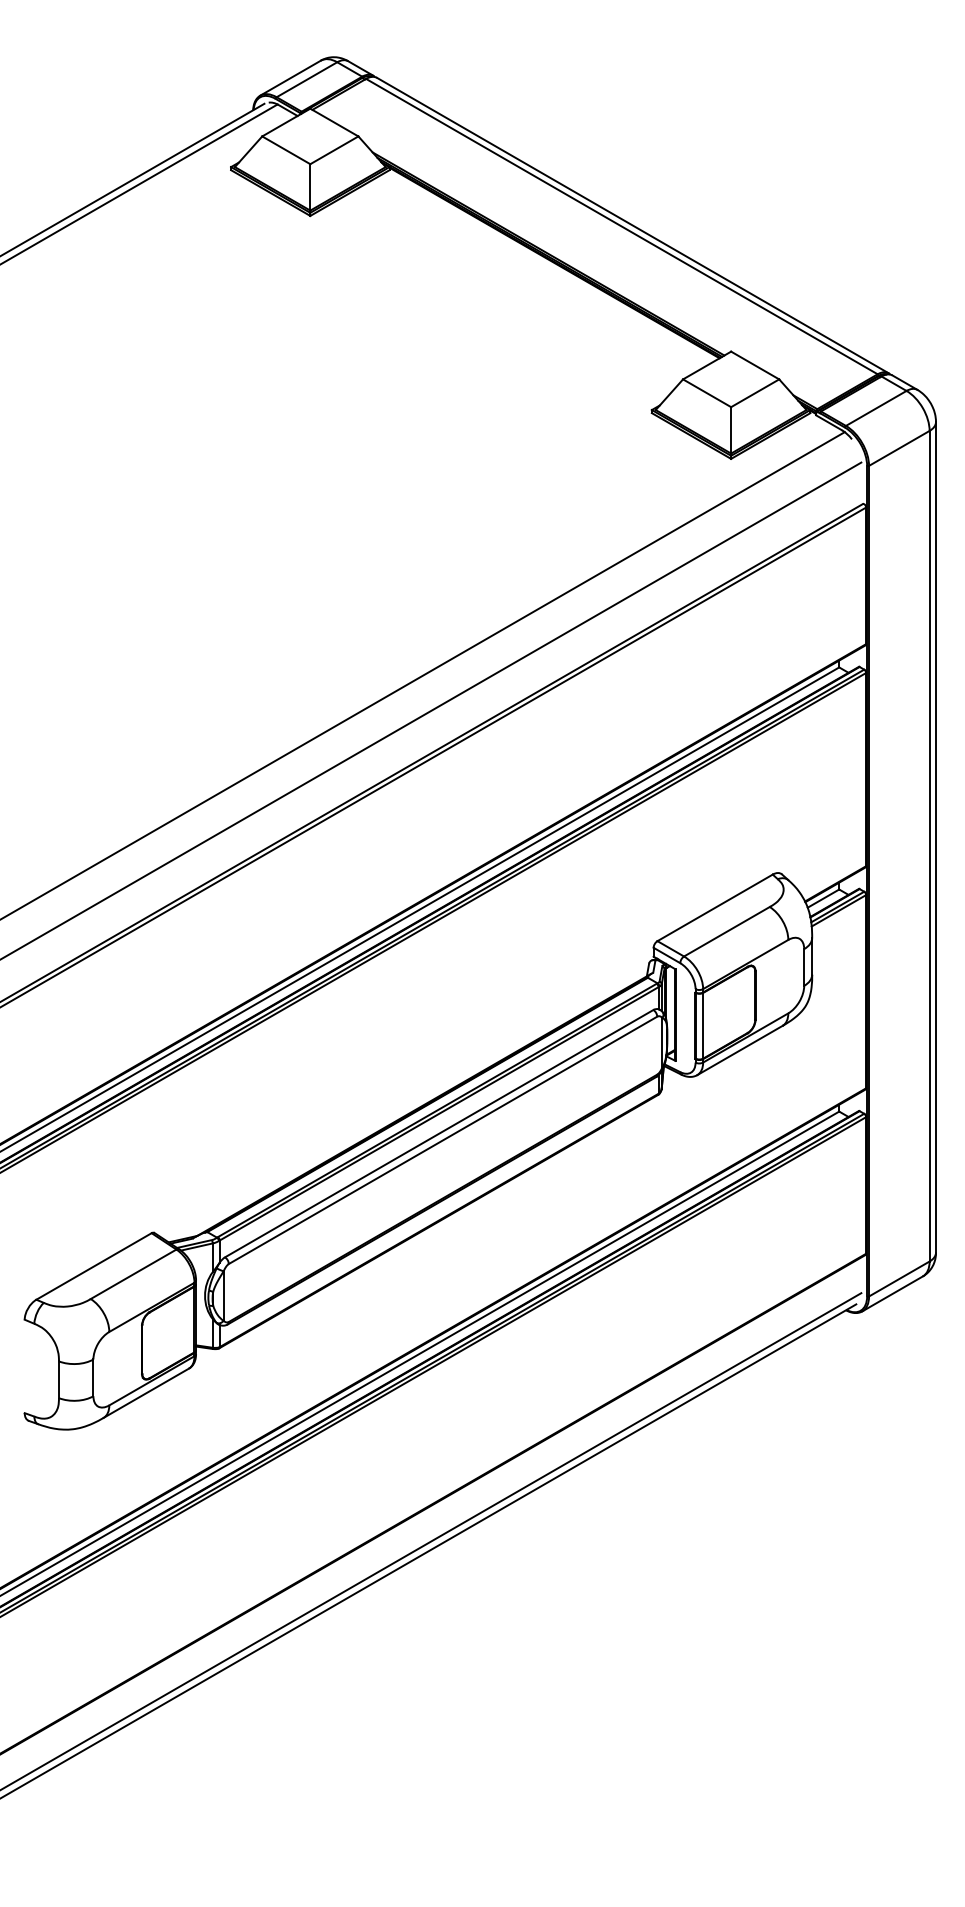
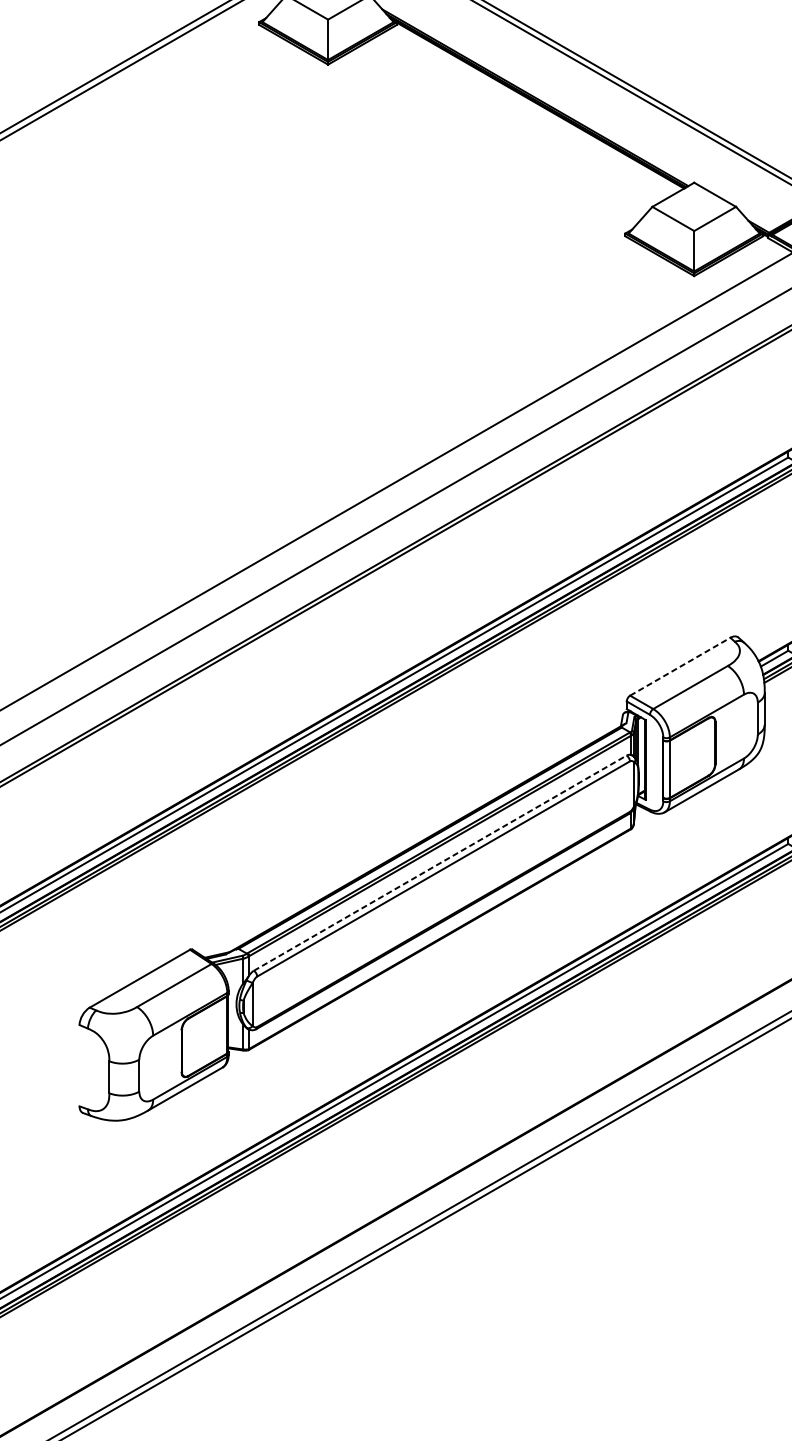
line: (715, 907) -> (680, 666), solid -> dashed
line: (439, 1133) -> (440, 863), solid -> dashed

